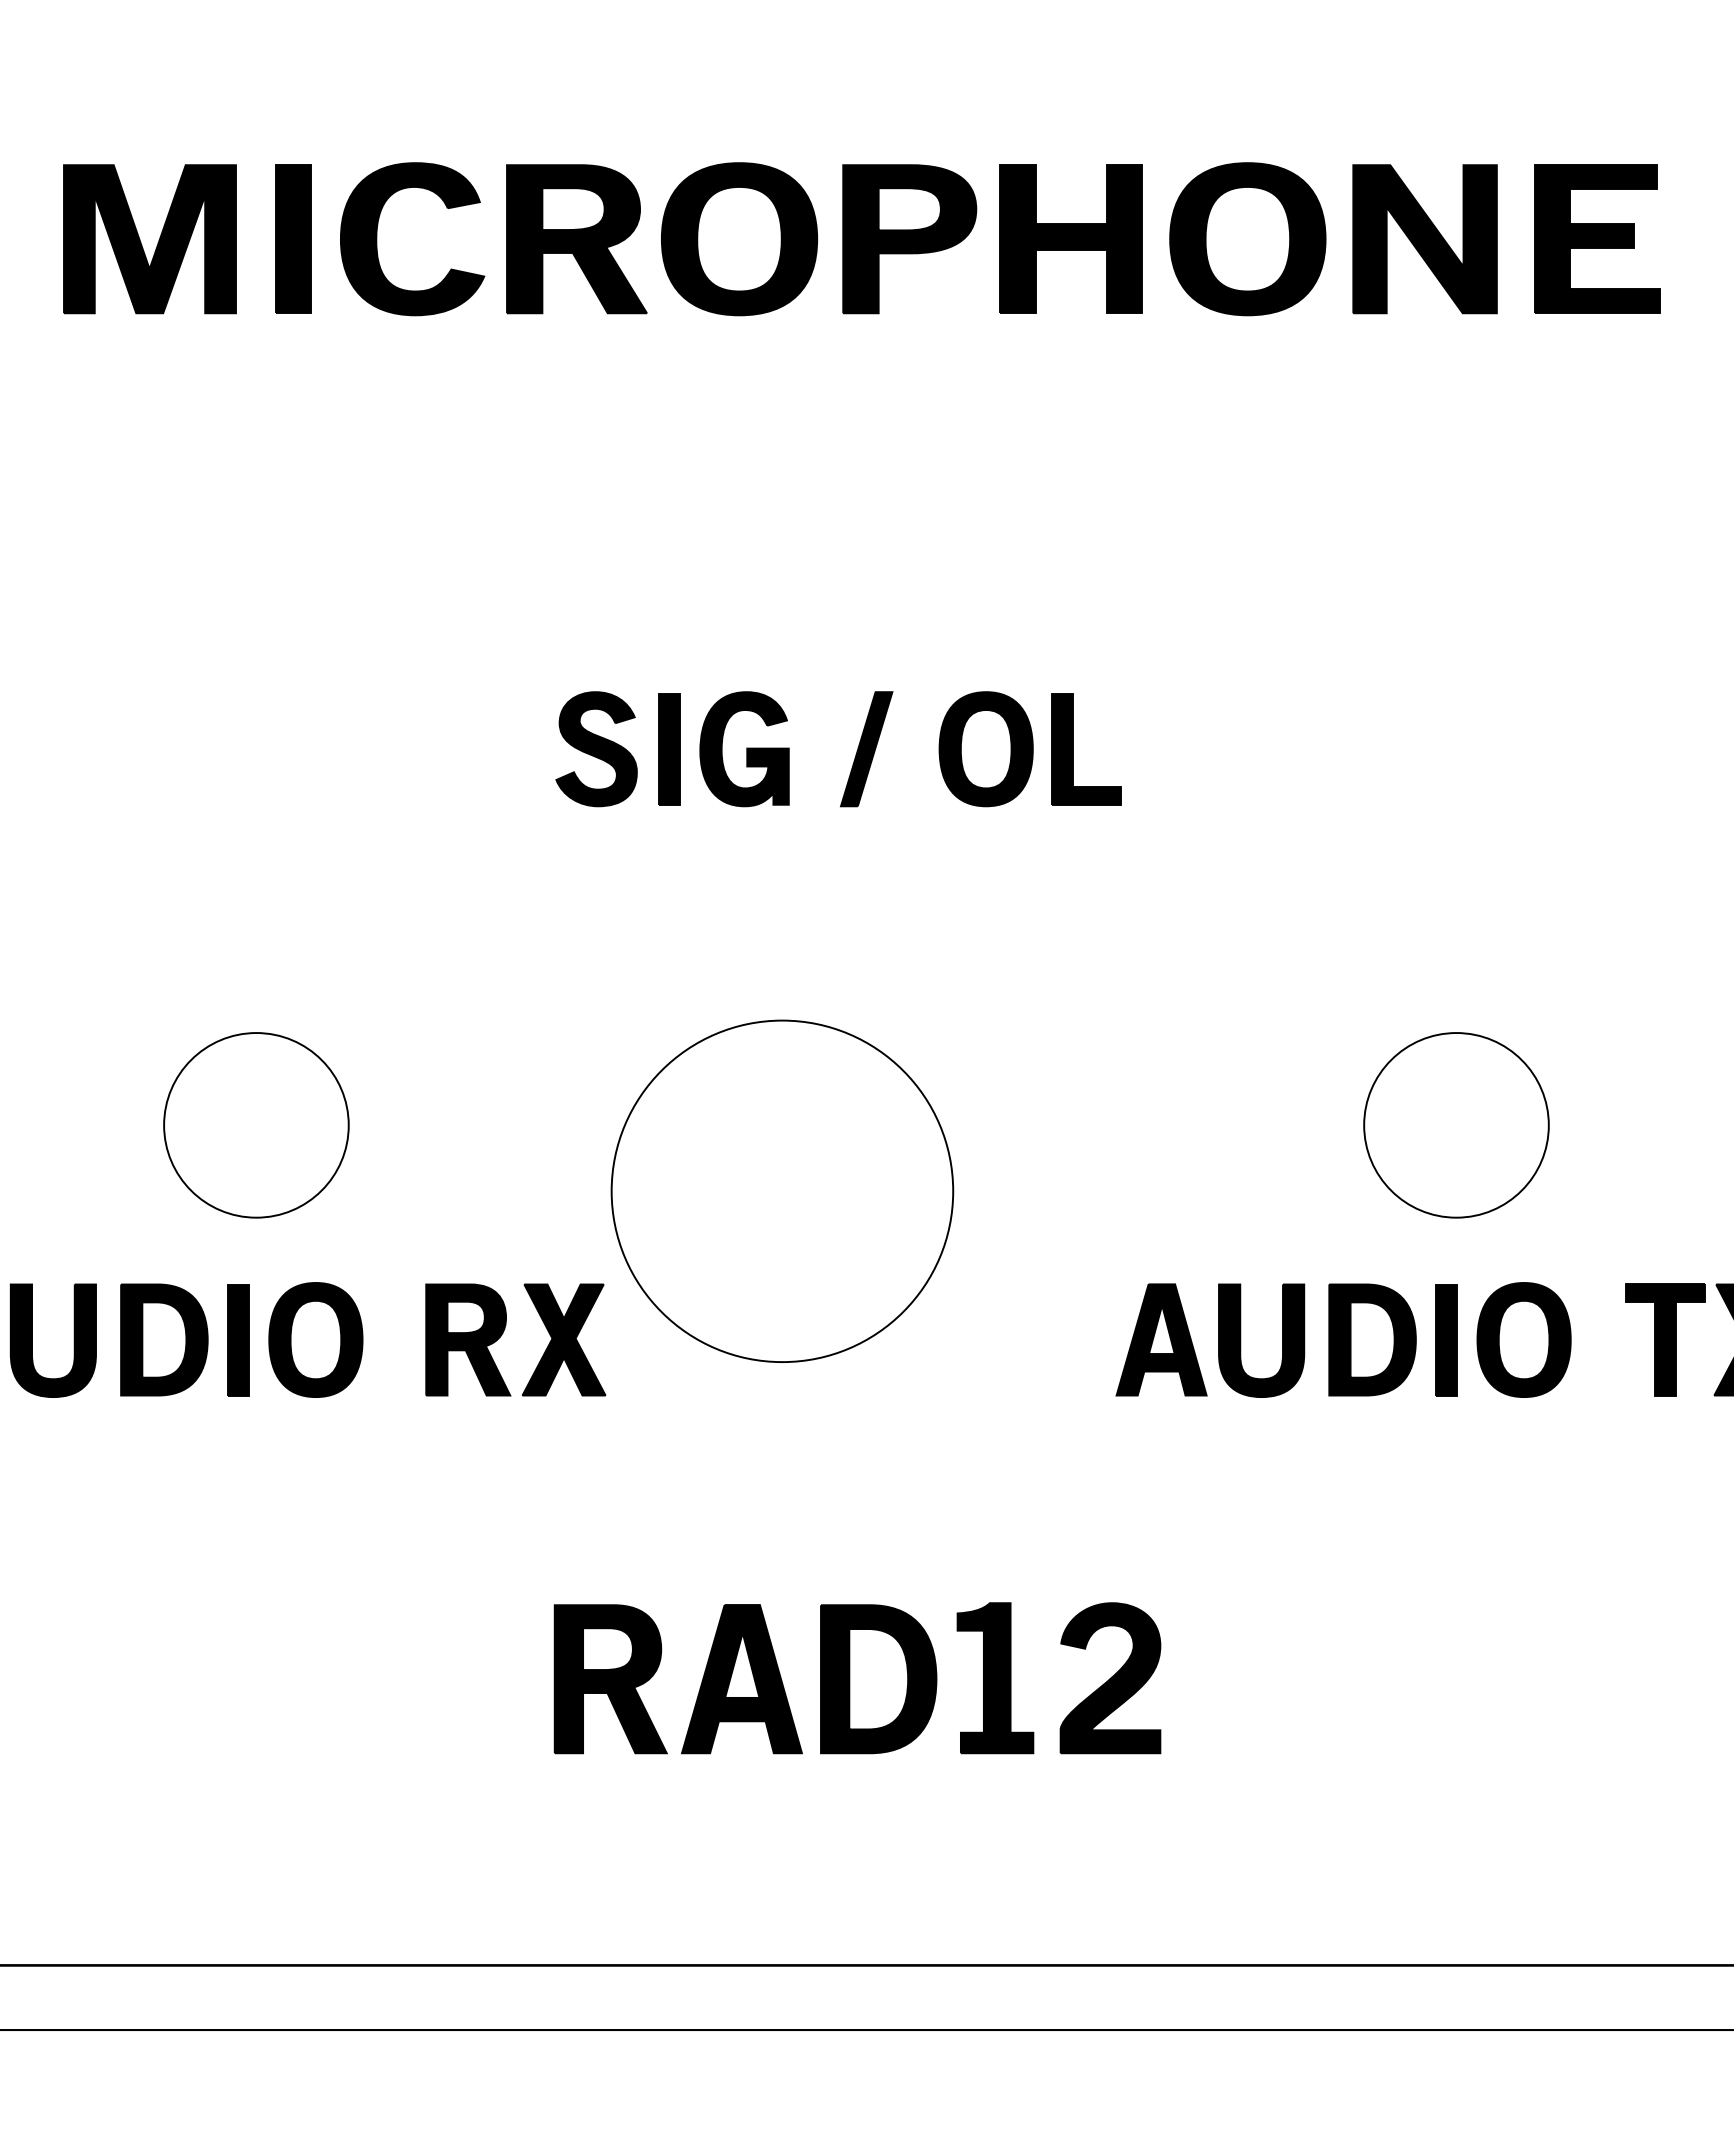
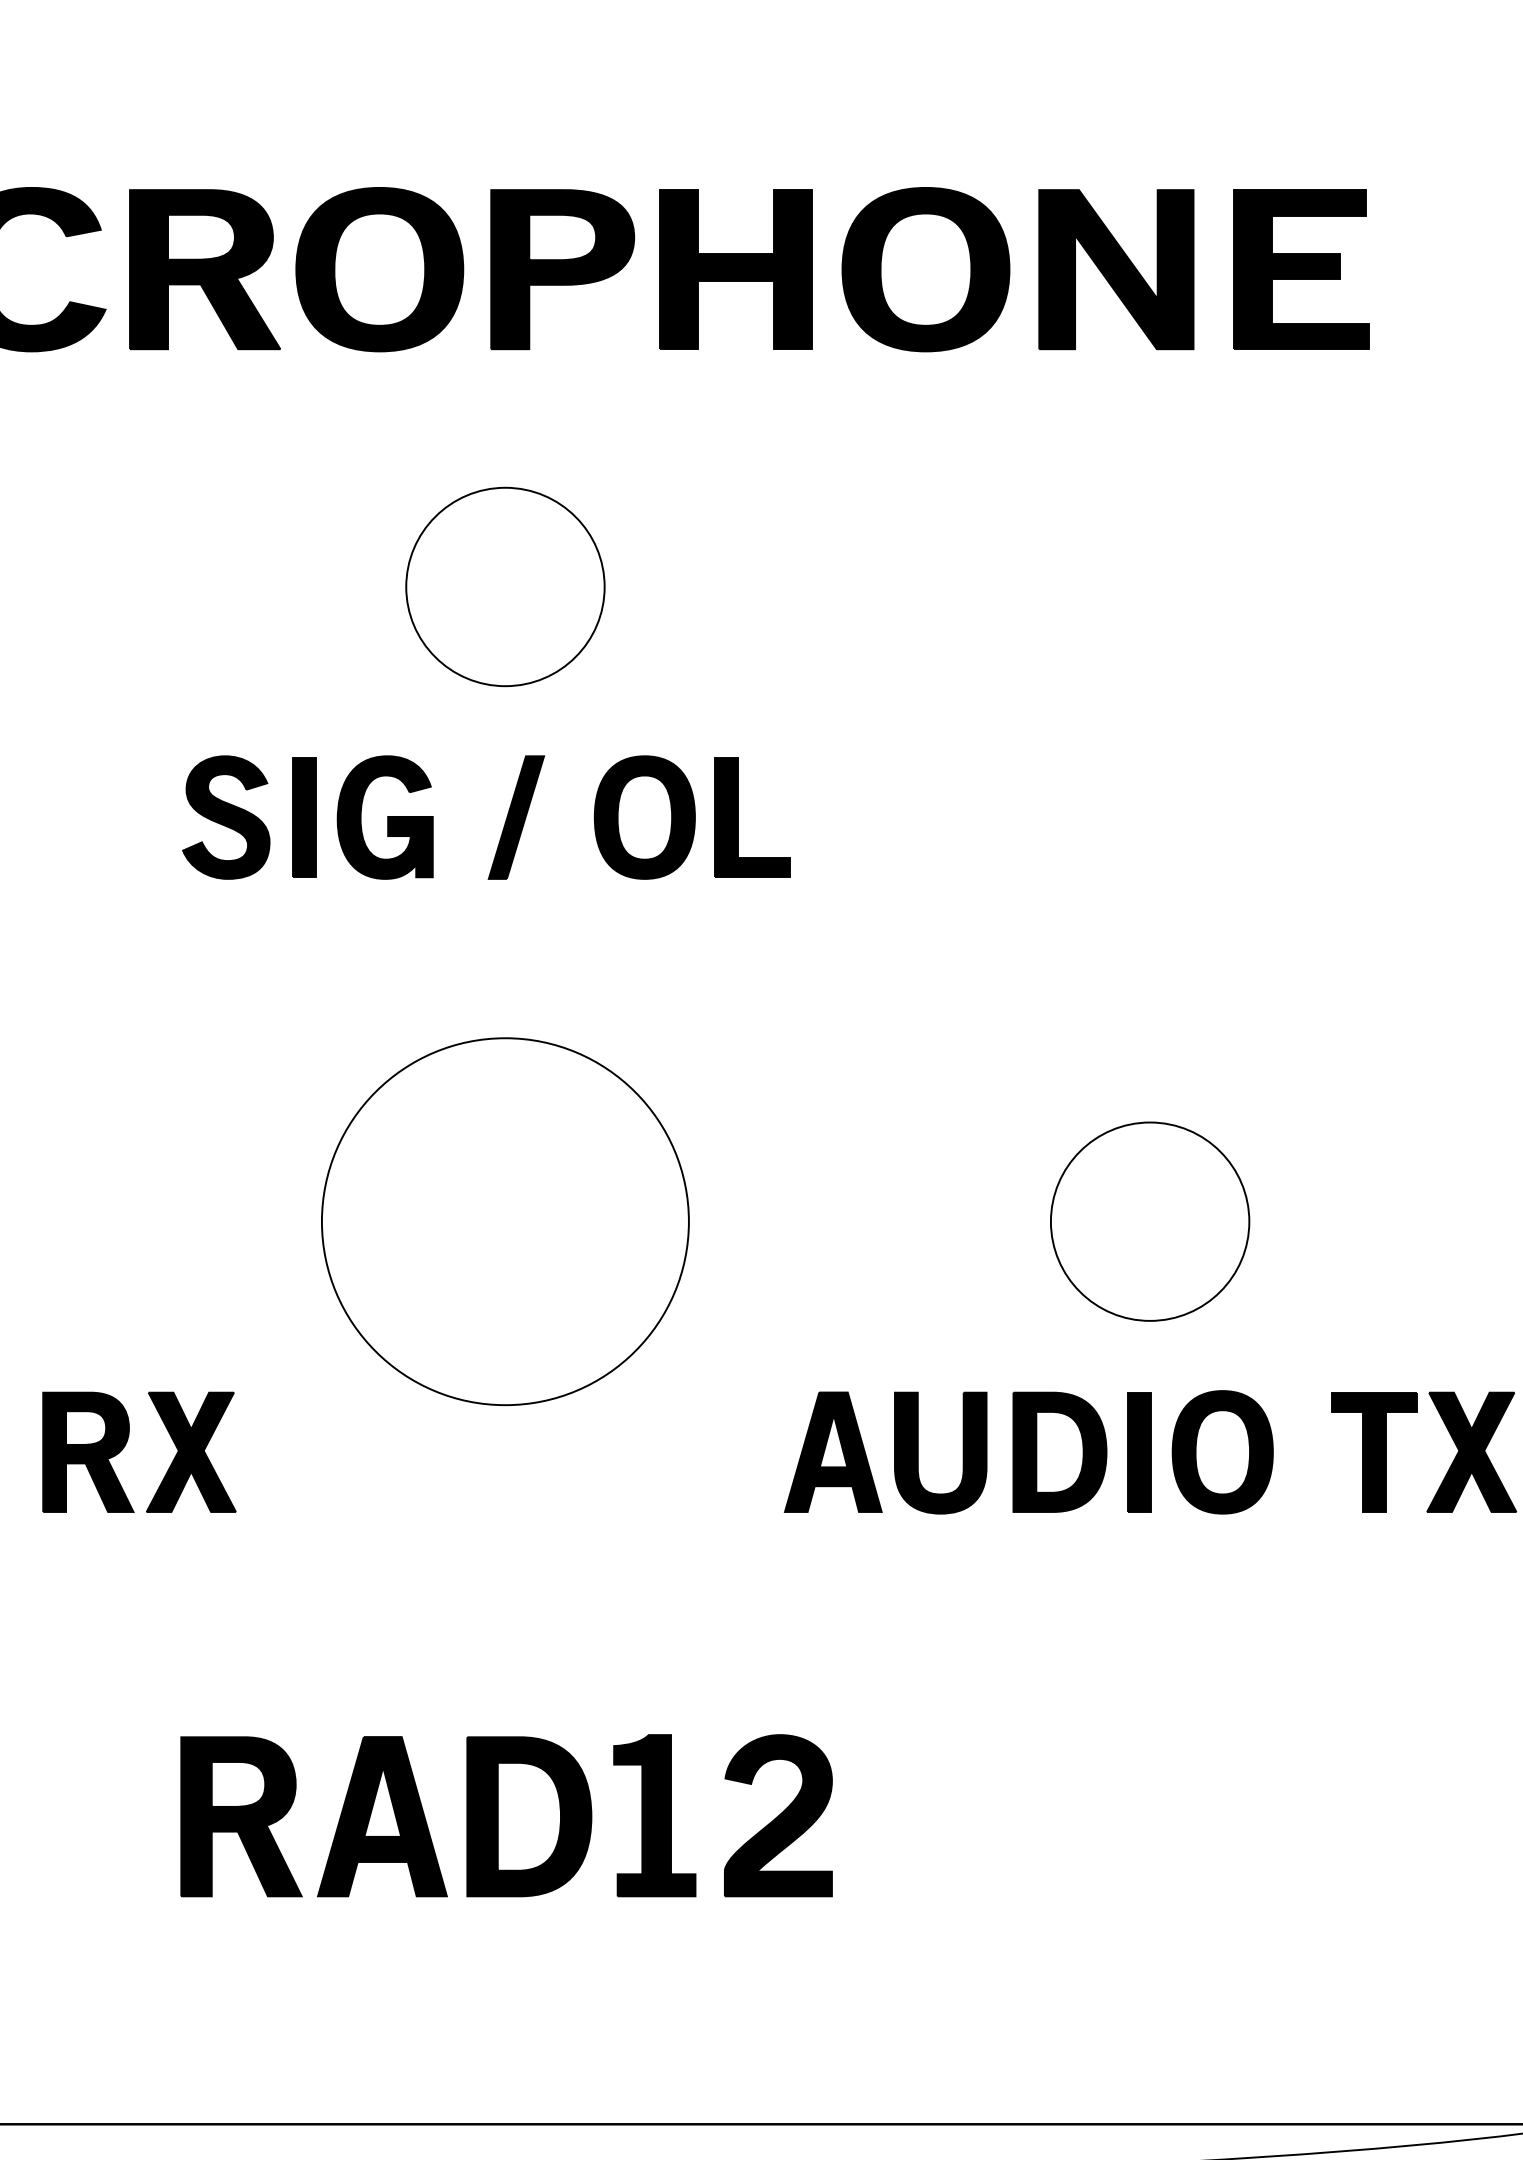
part: (856, 534) -> (505, 586), added
part: (782, 1190) -> (505, 1220), moved

